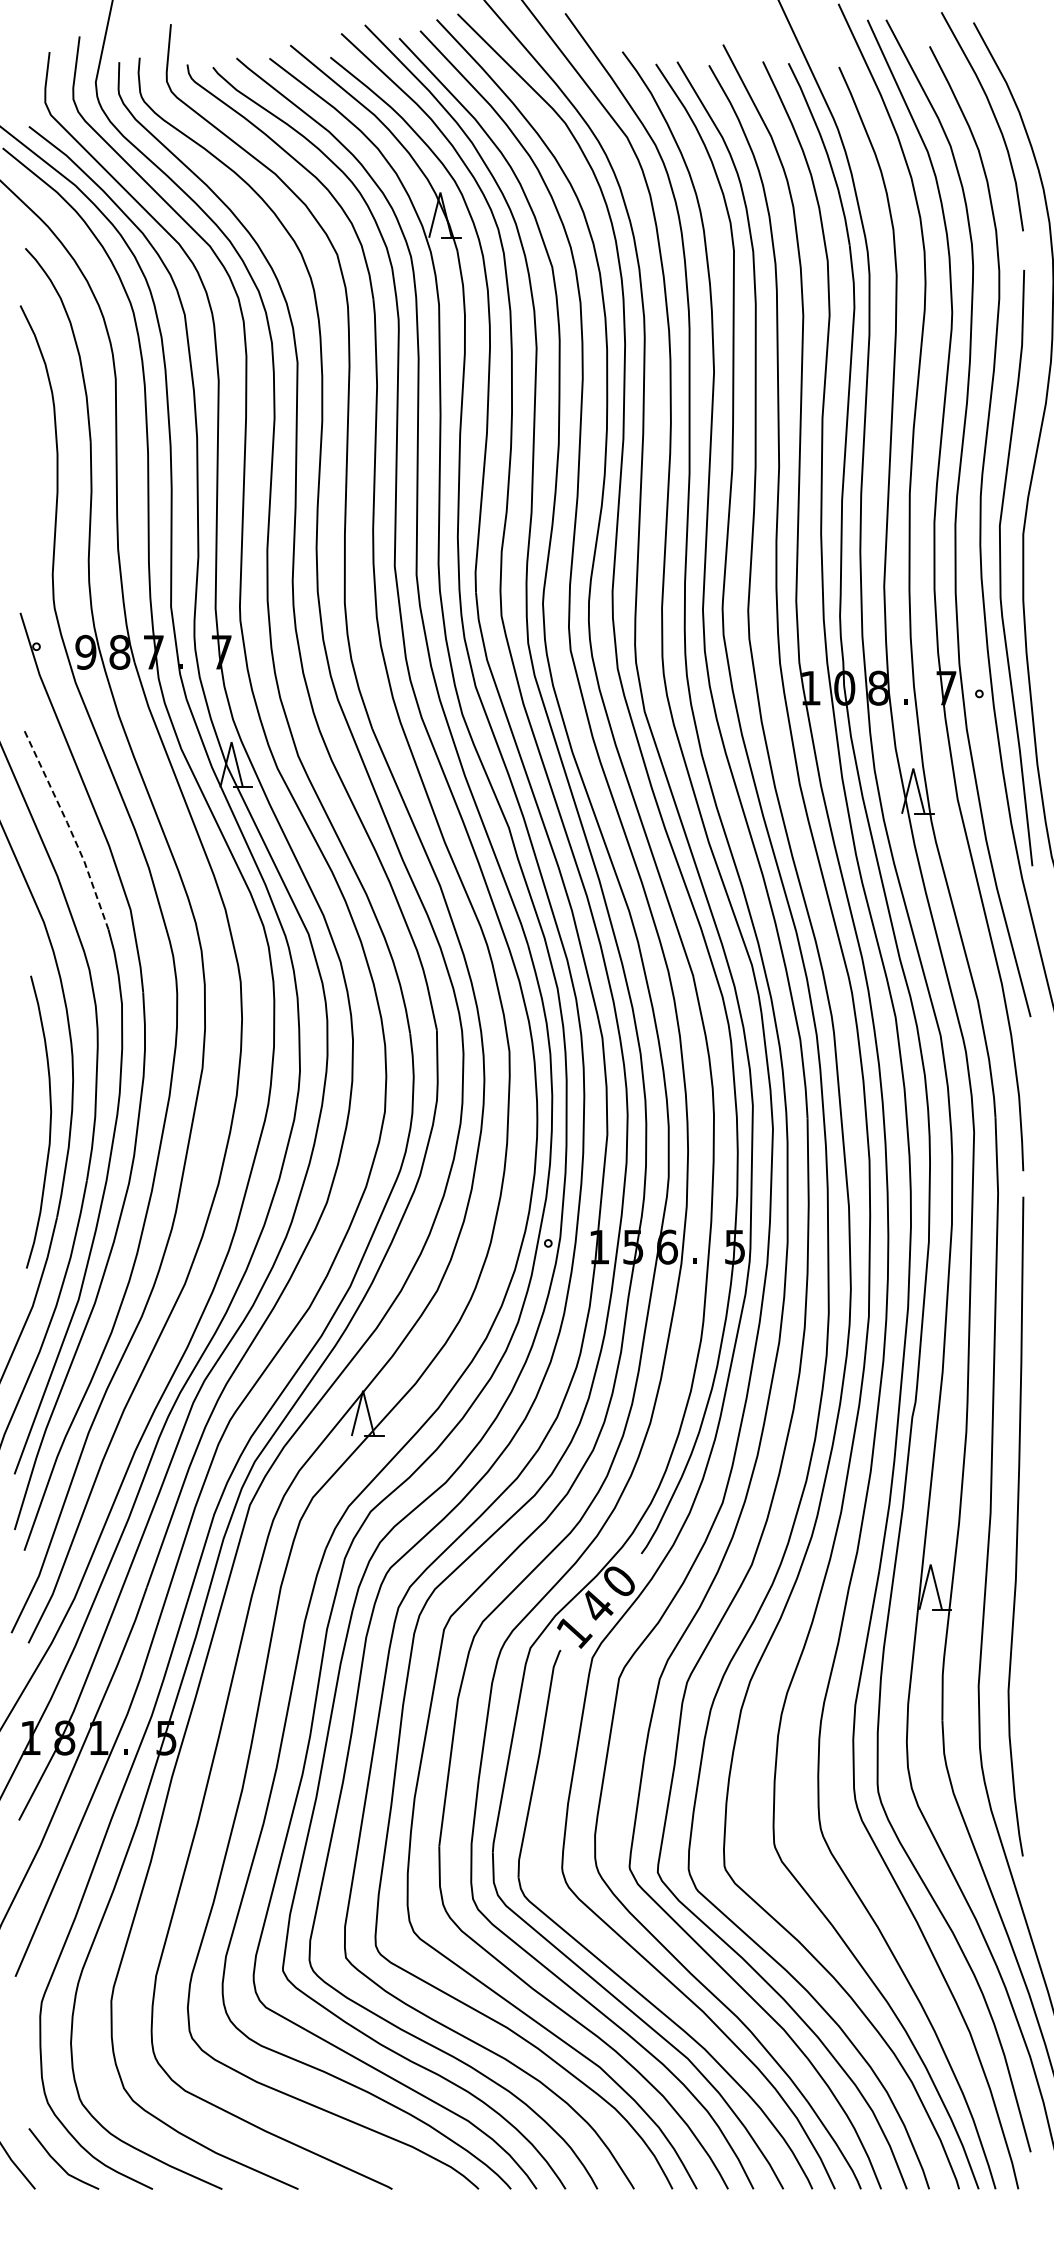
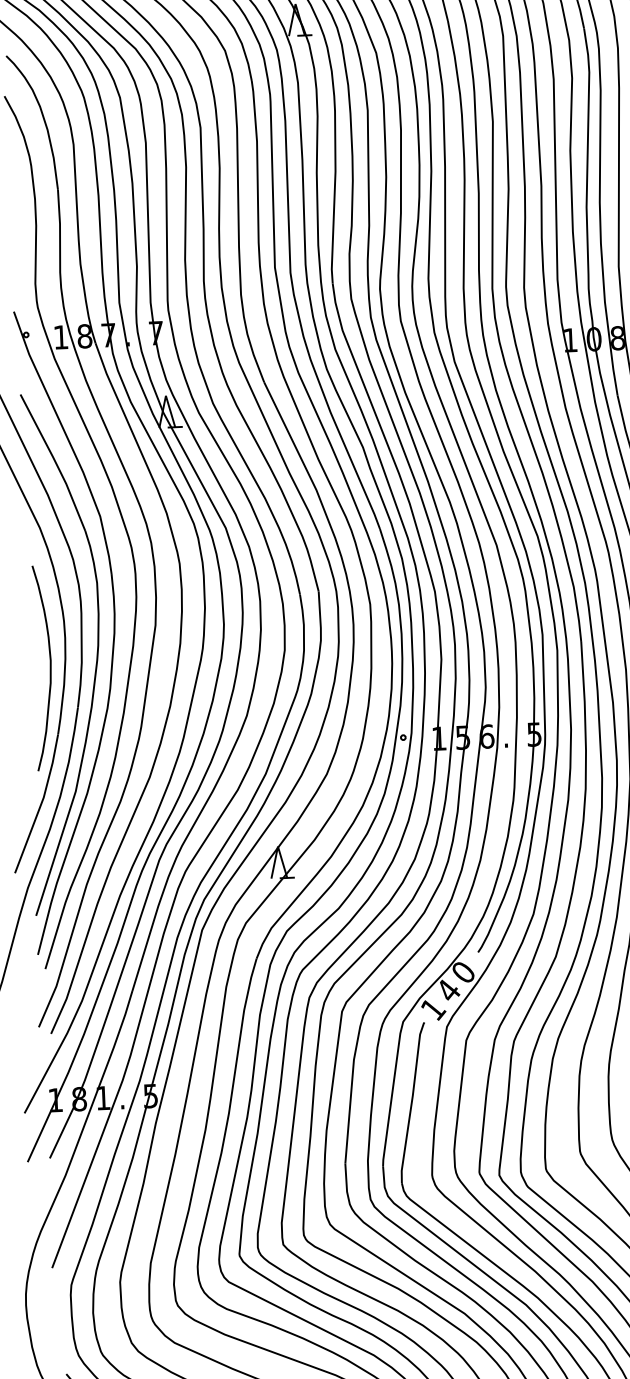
text: (85, 651) -> (60, 336), 9 -> 1
line: (70, 829) -> (55, 462), dashed -> solid

